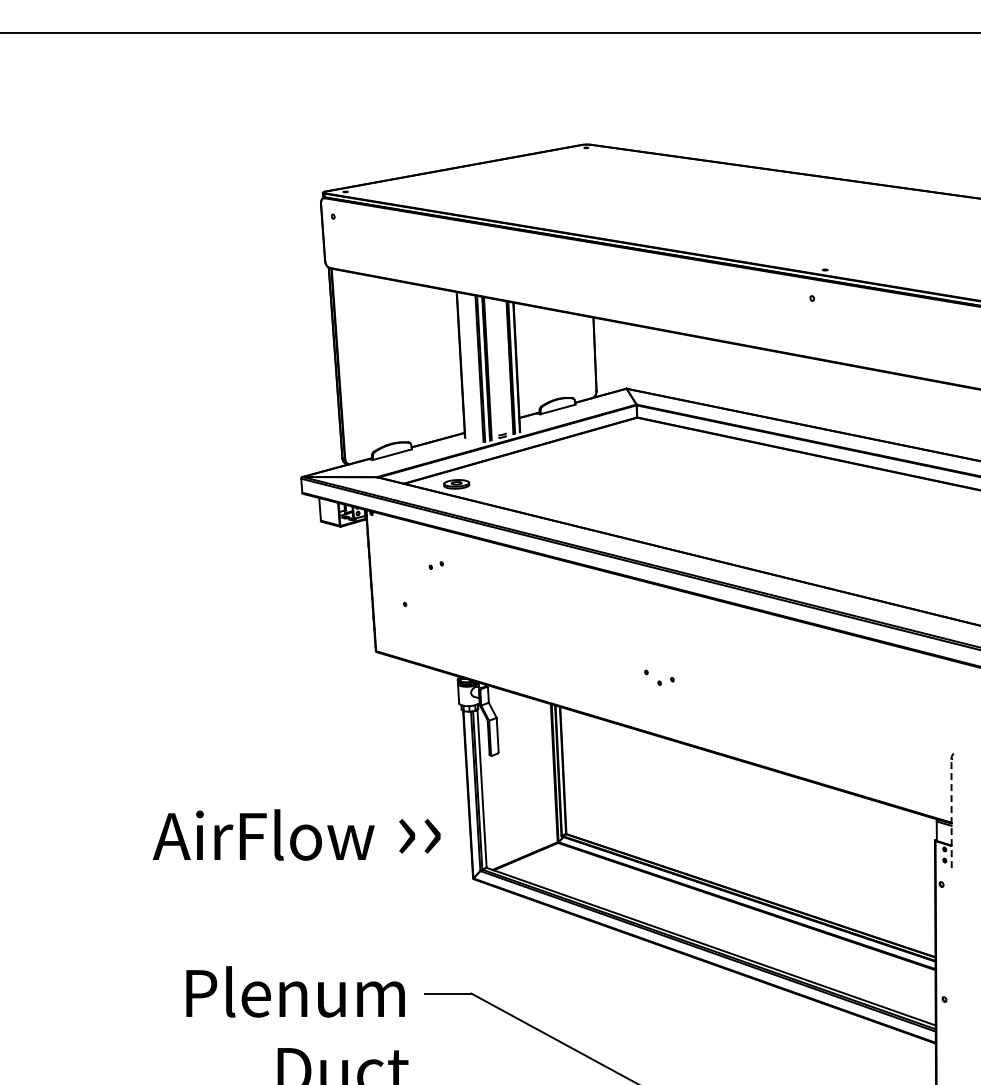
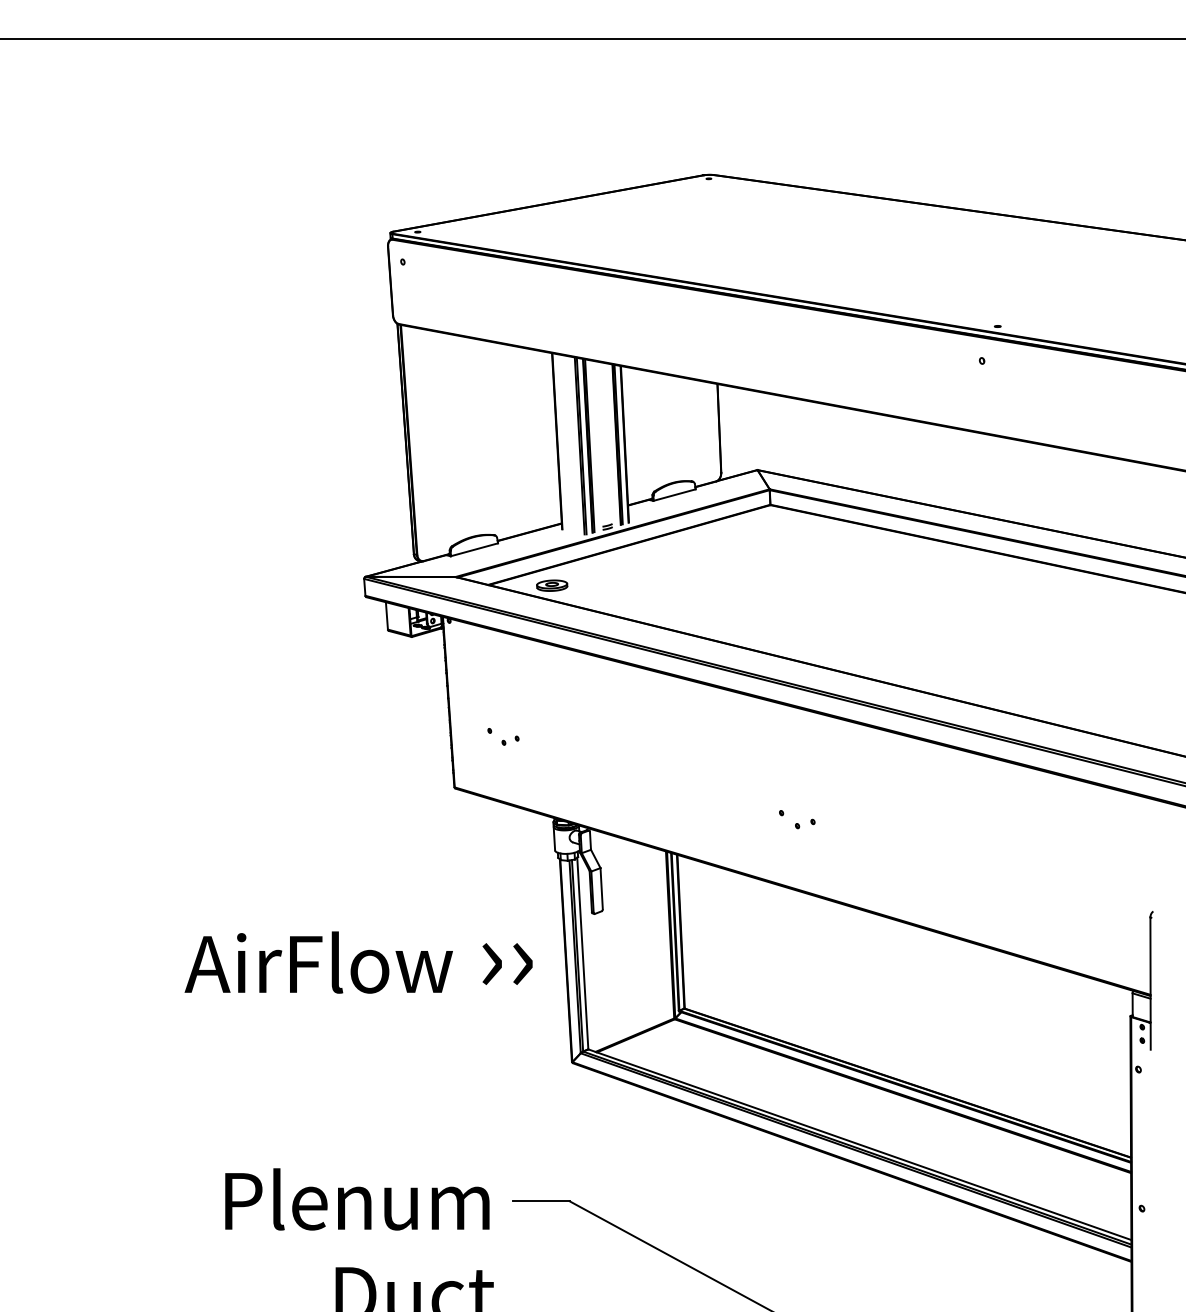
part: (435, 565) -> (509, 740), moved
line: (951, 813) -> (1150, 983), dashed -> solid
text: (296, 834) -> (358, 961), moved

